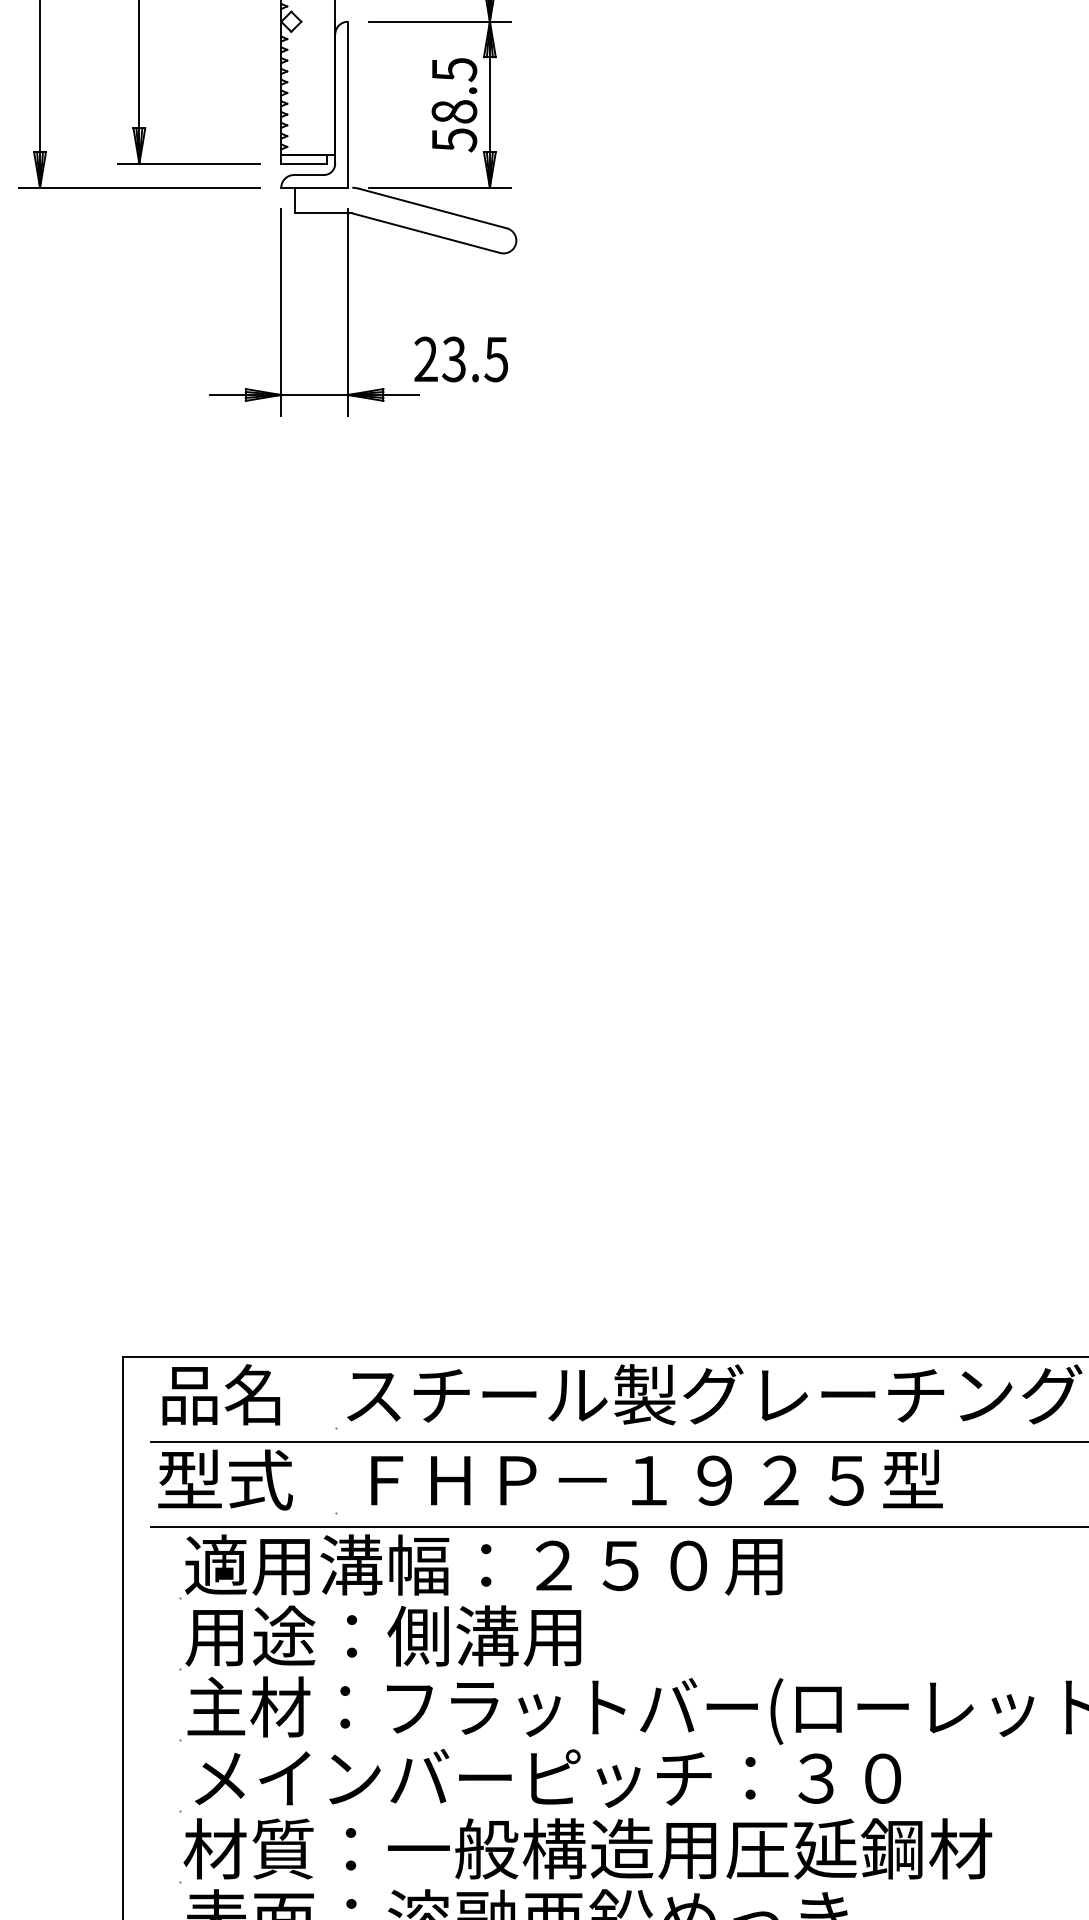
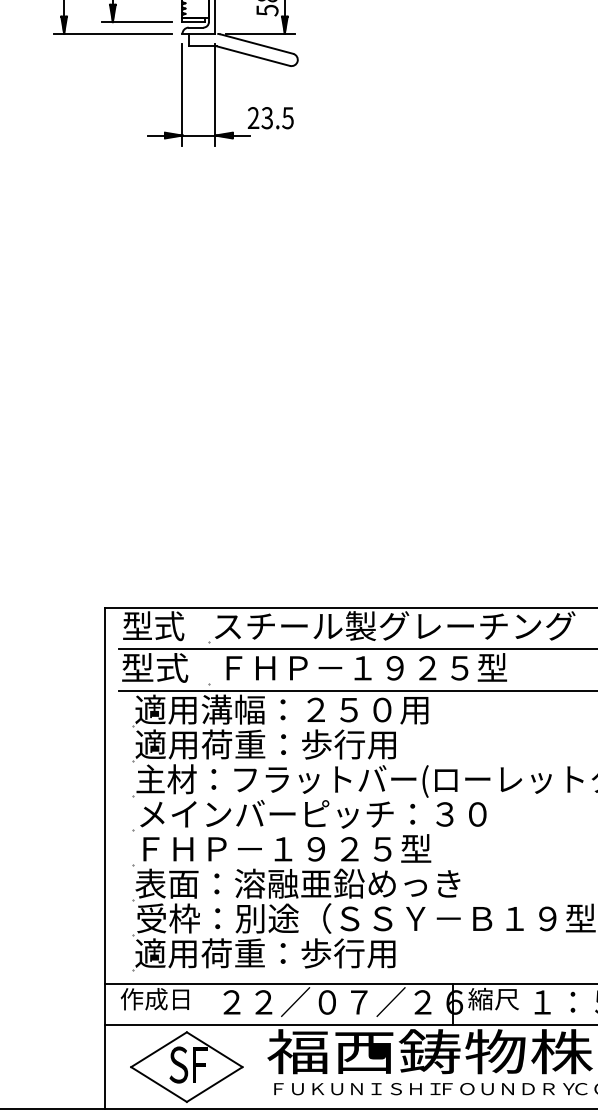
text: (222, 1395) -> (153, 626), 品名 -> 型式
text: (450, 1636) -> (265, 744), 用途：側溝用 -> 適用荷重：歩行用
text: (587, 1848) -> (332, 848), 材質：一般構造用圧延鋼材 -> ＦＨＰ－１９２５型

